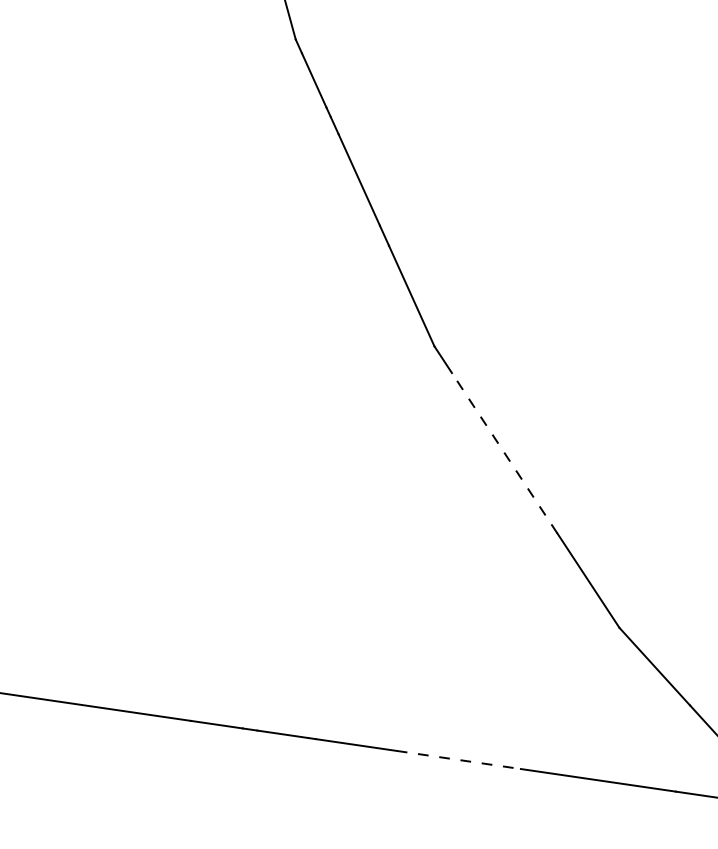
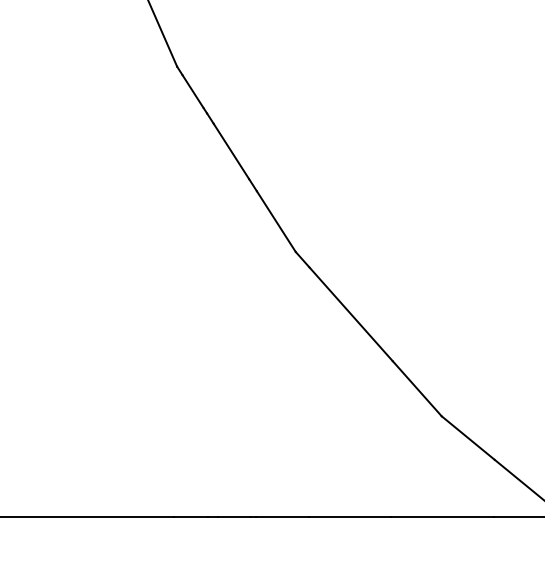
line: (505, 453) -> (351, 314), dashed -> solid
line: (459, 759) -> (350, 516), dashed -> solid

